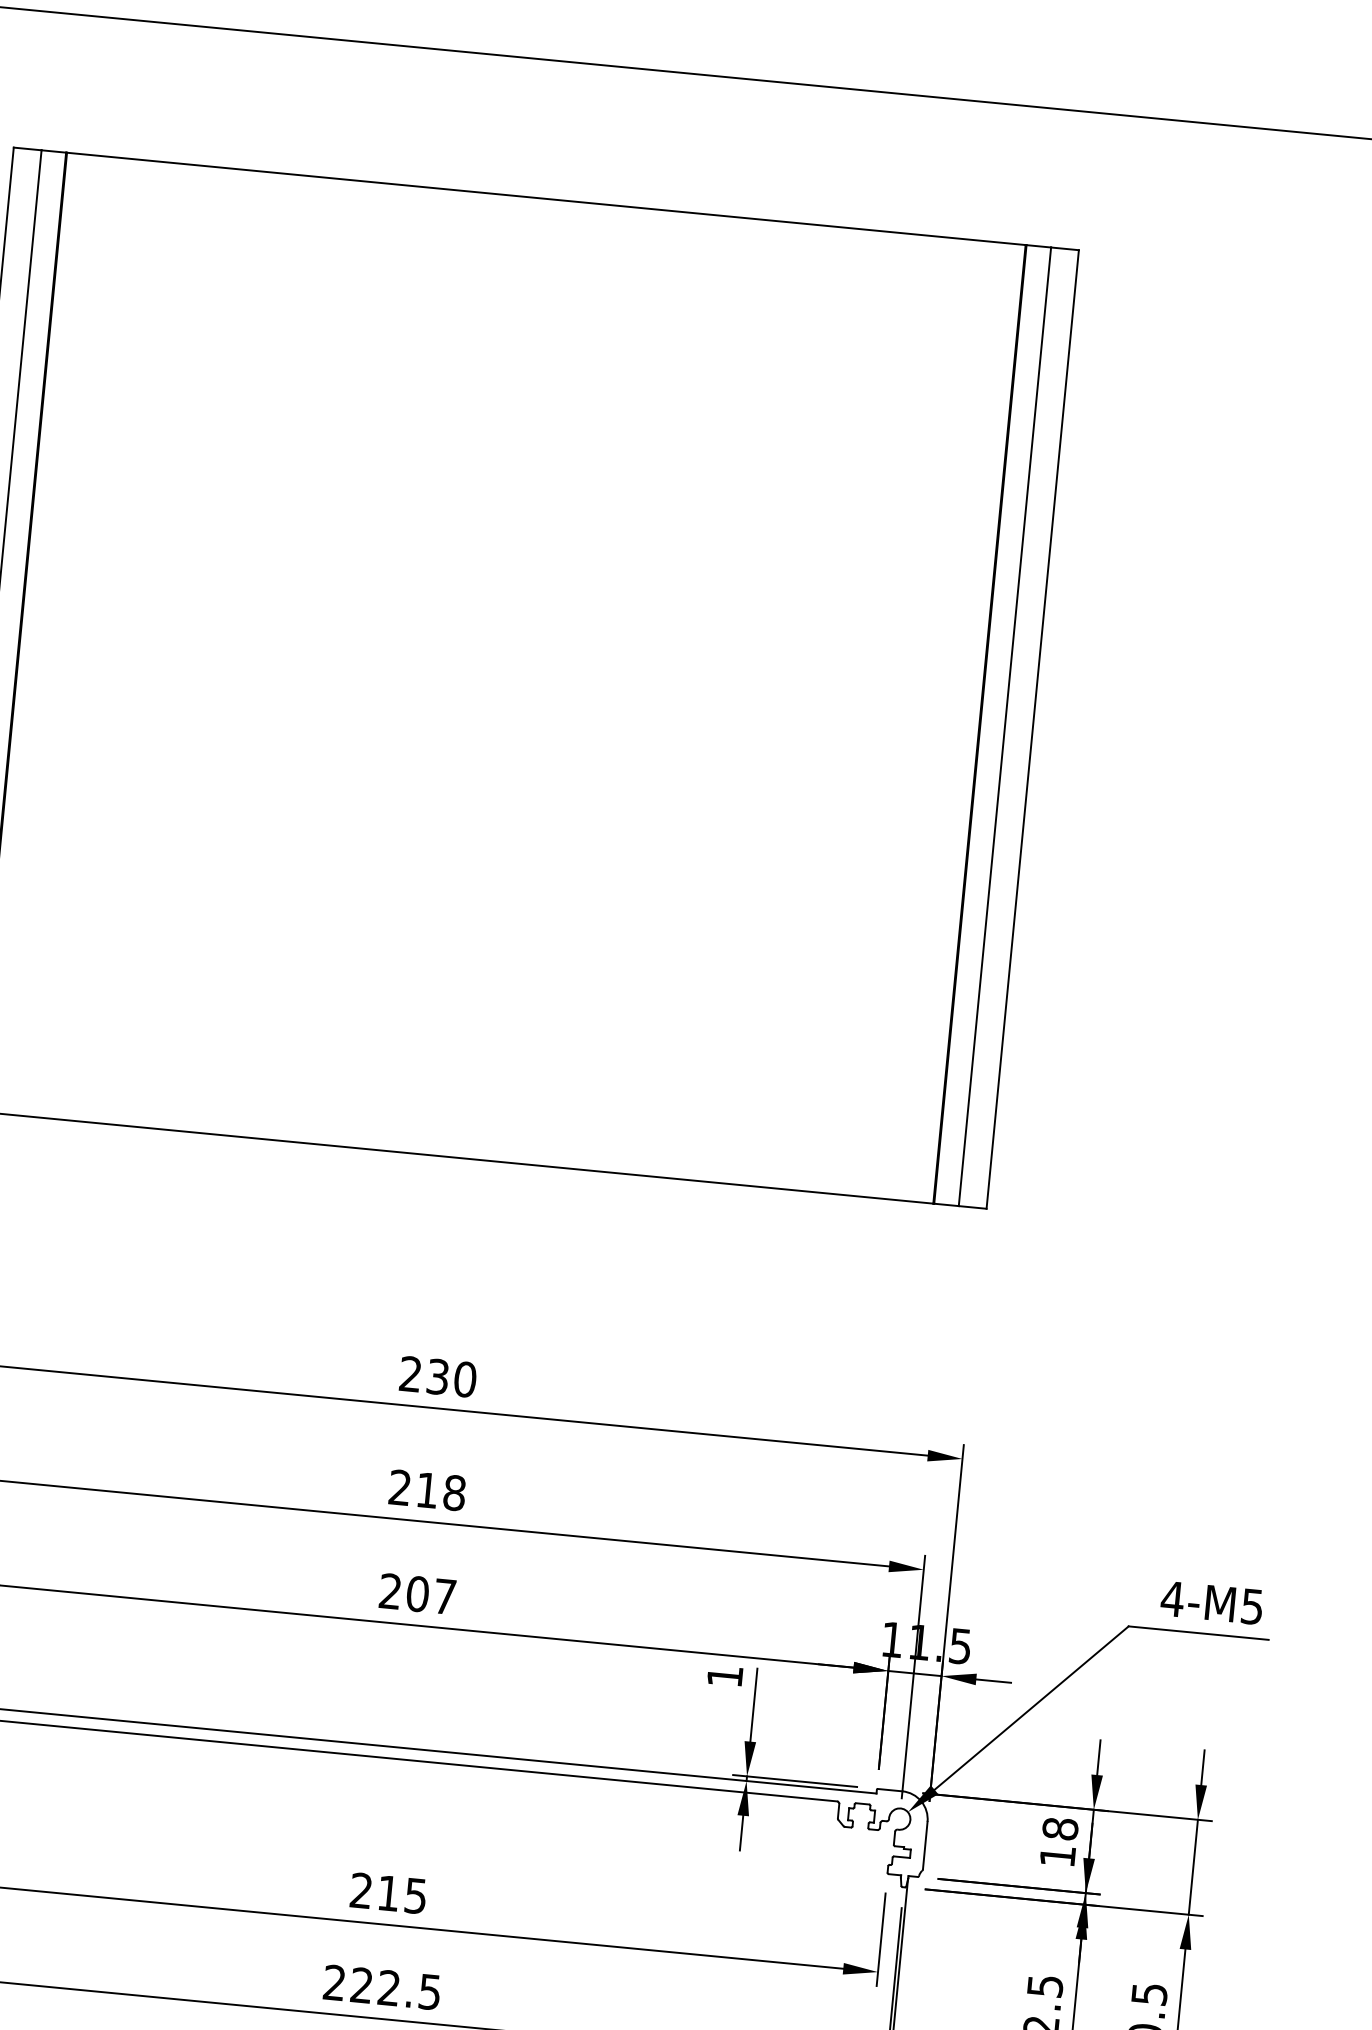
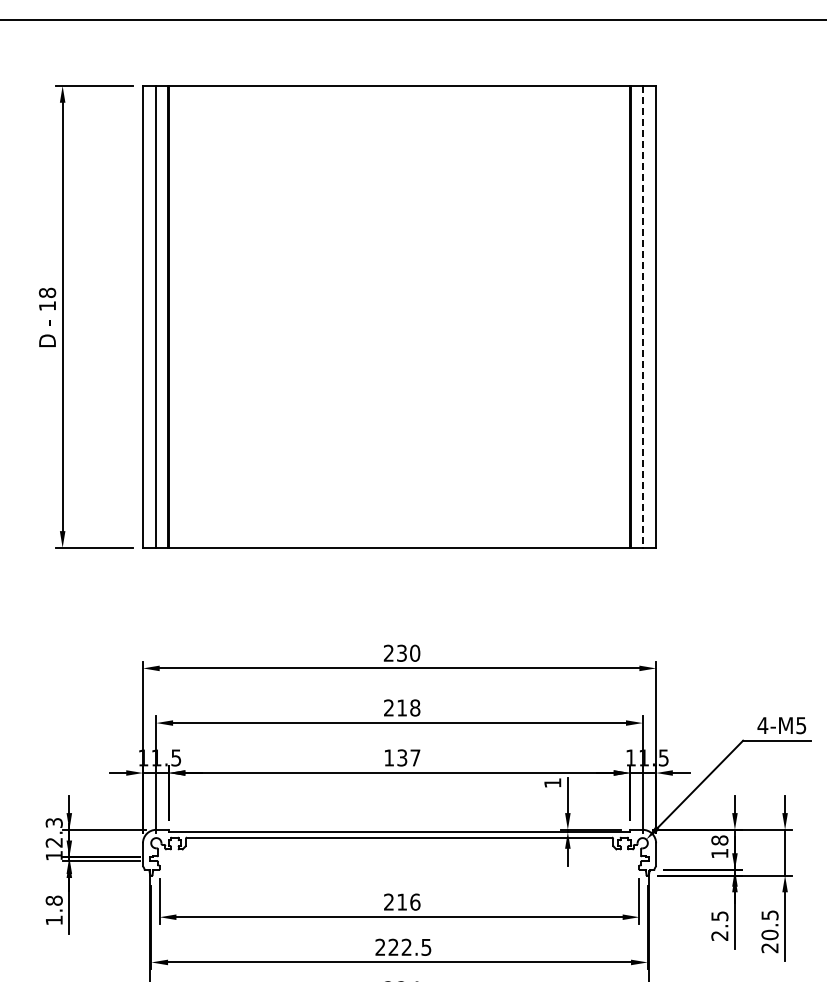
line: (1004, 725) -> (642, 316), solid -> dashed
text: (403, 1591) -> (395, 757), 207 -> 137
text: (416, 1894) -> (415, 901), 215 -> 216

